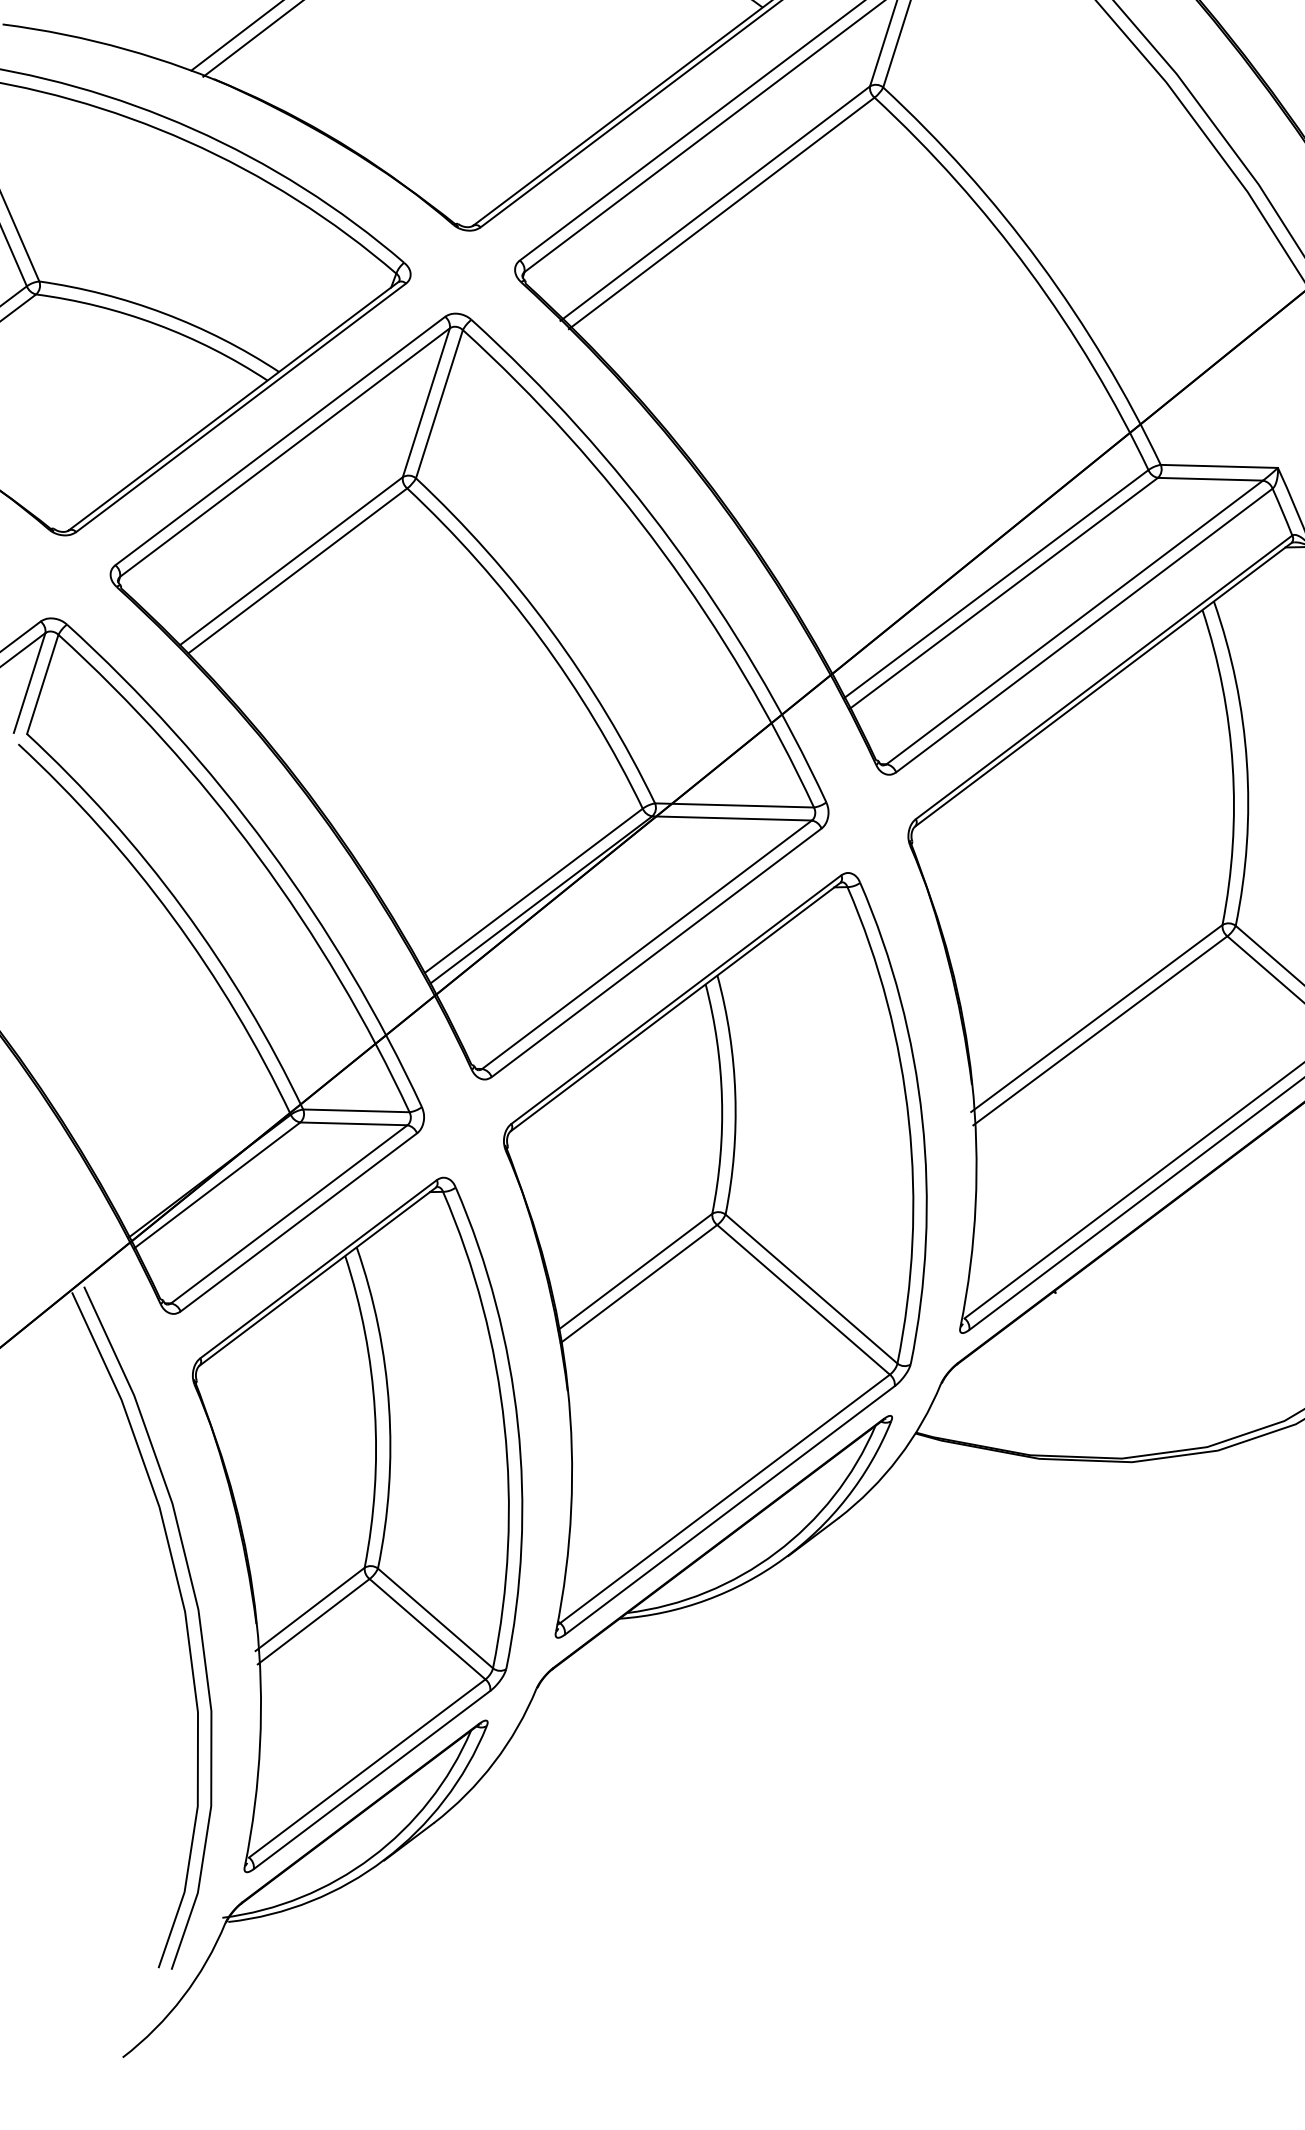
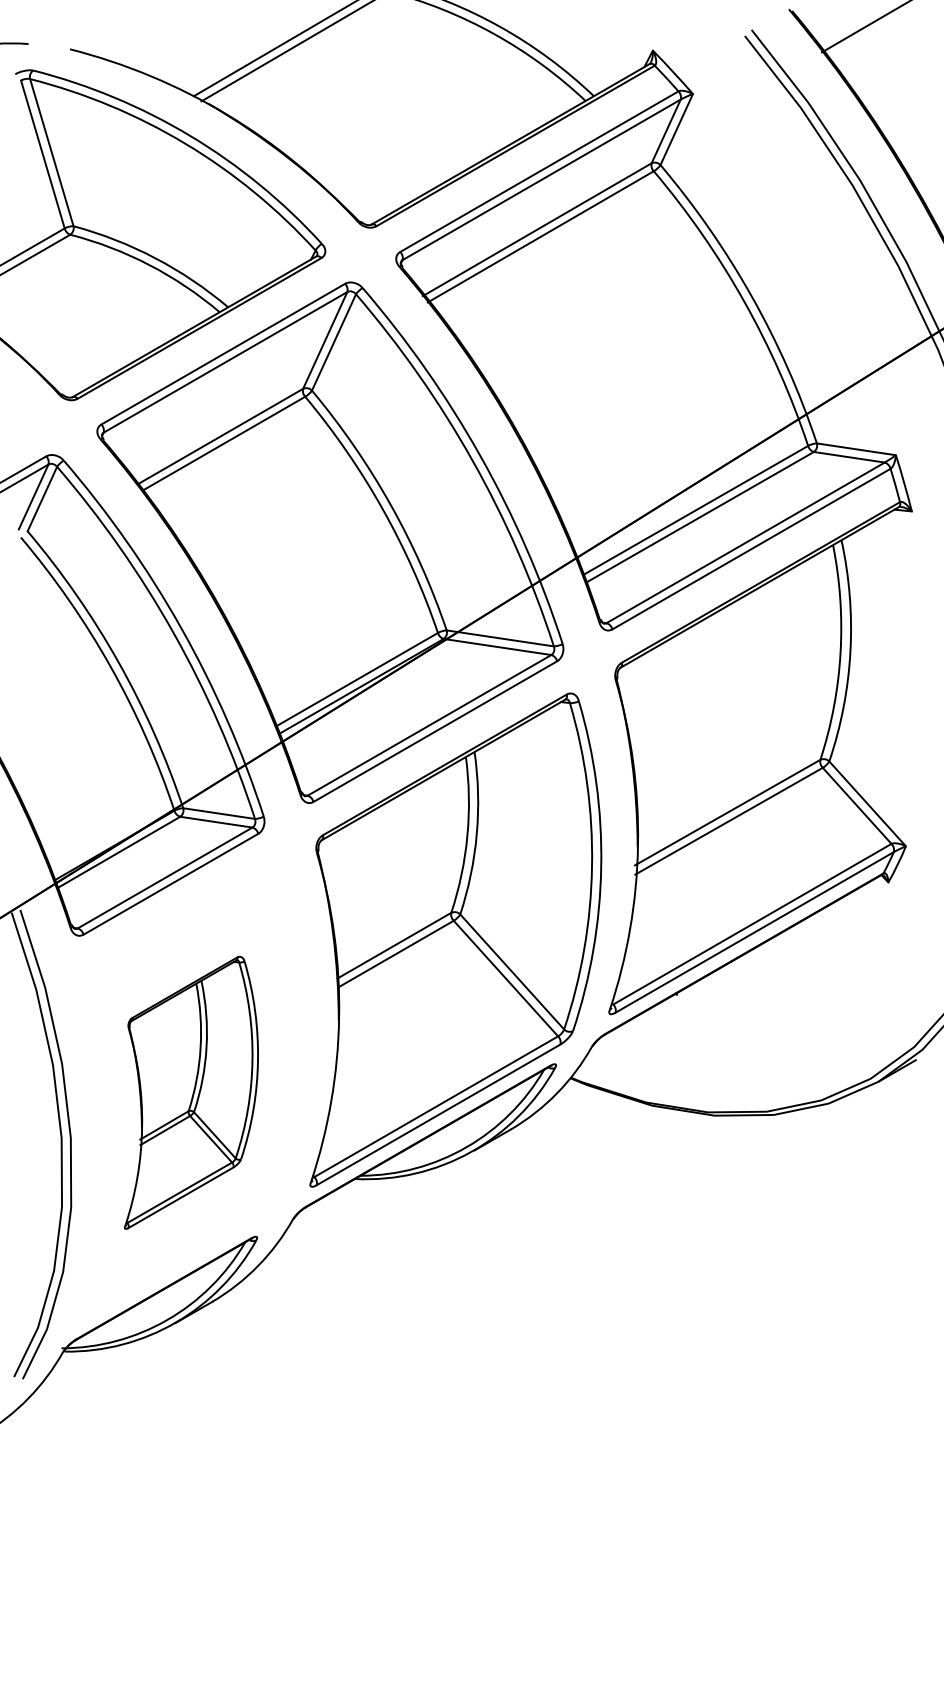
part: (366, 1521) -> (191, 1092), size x0.6

